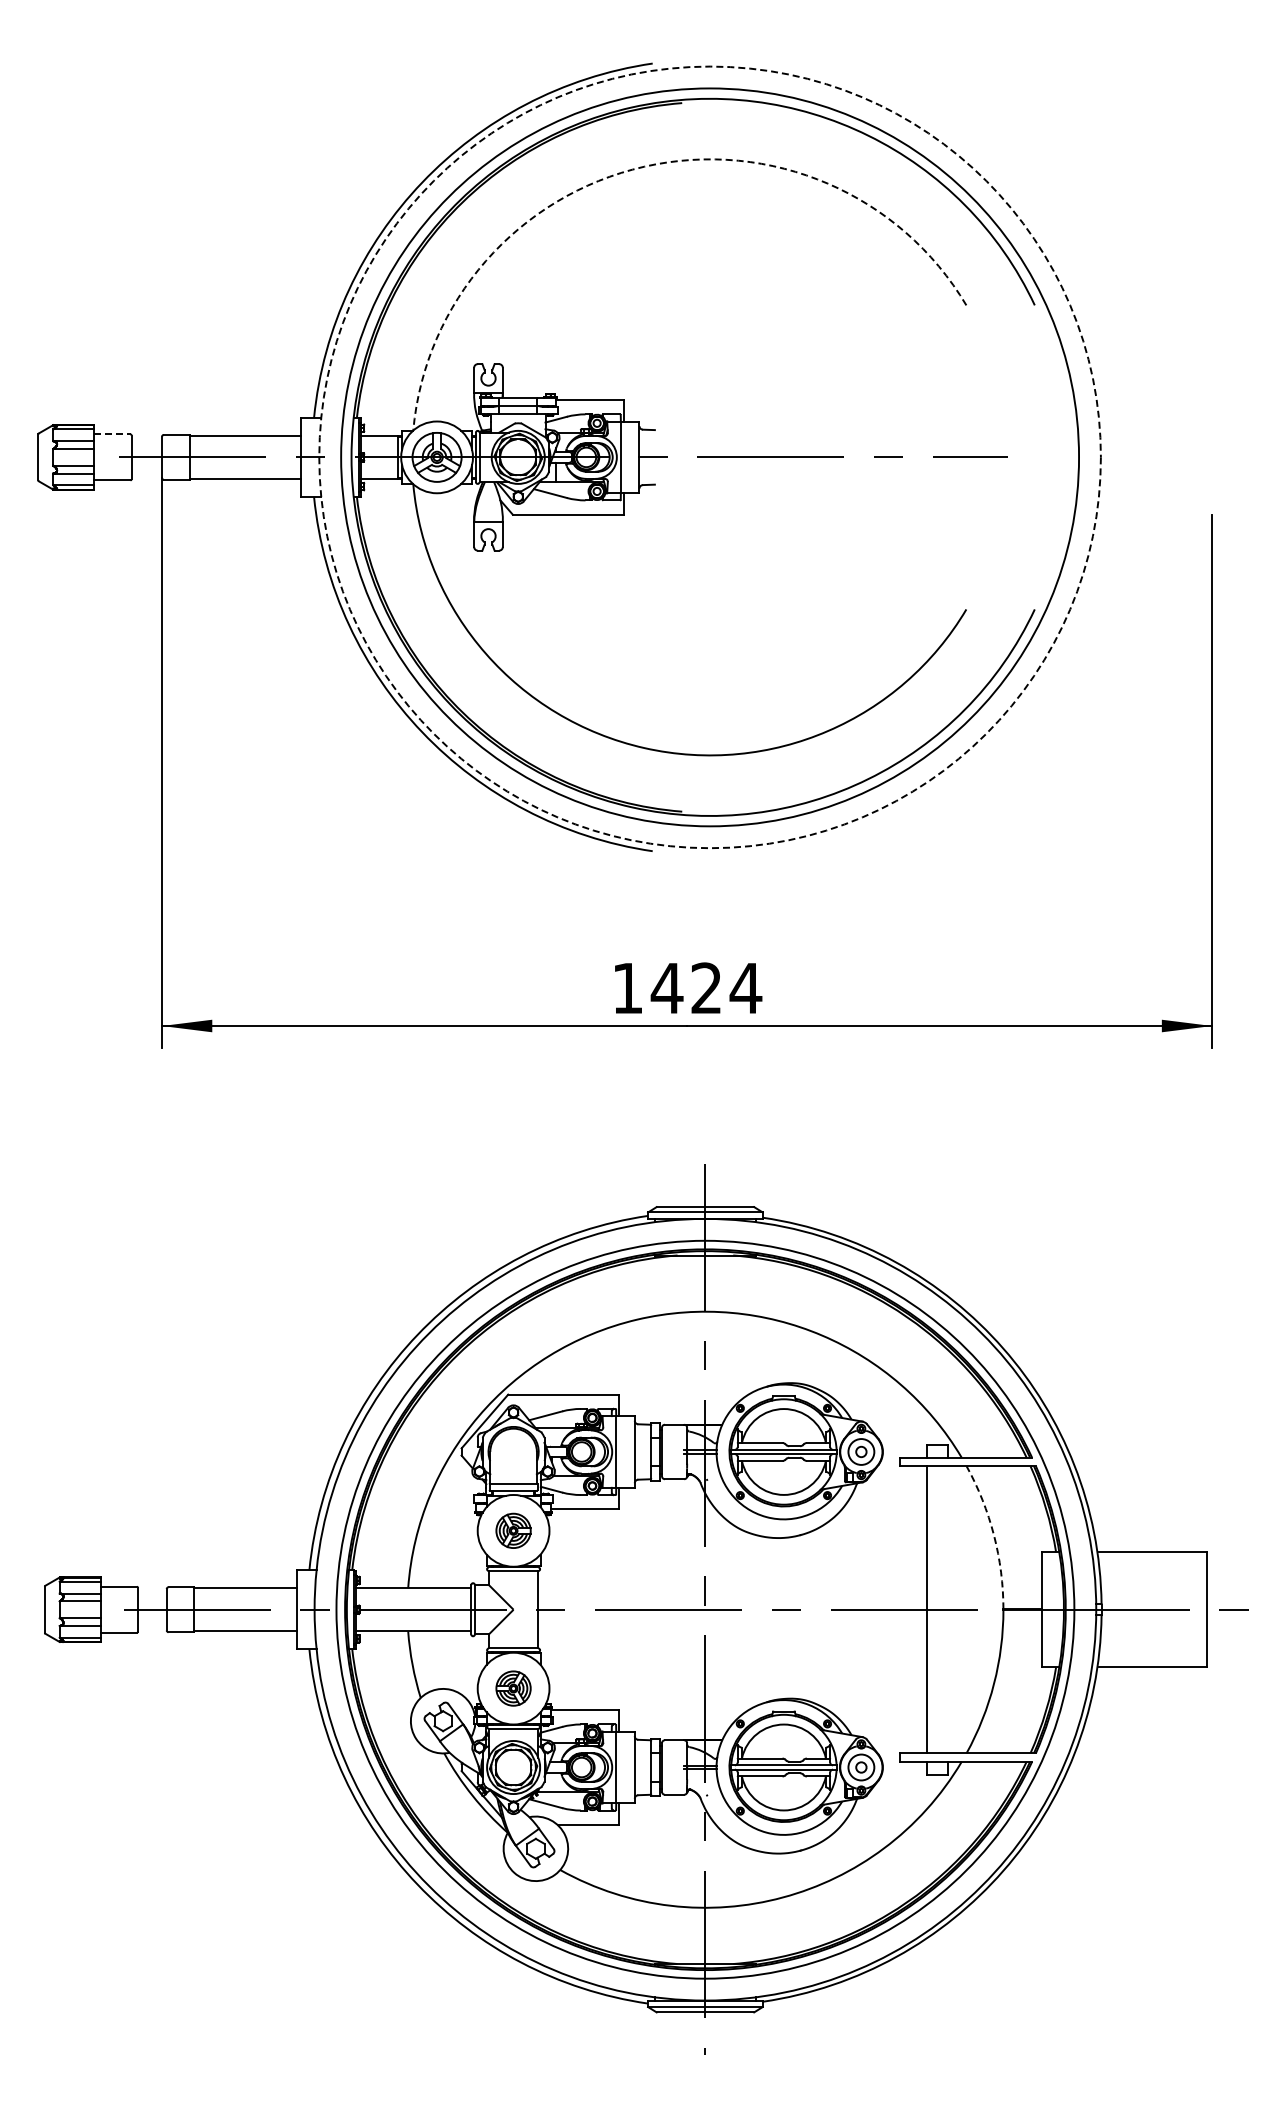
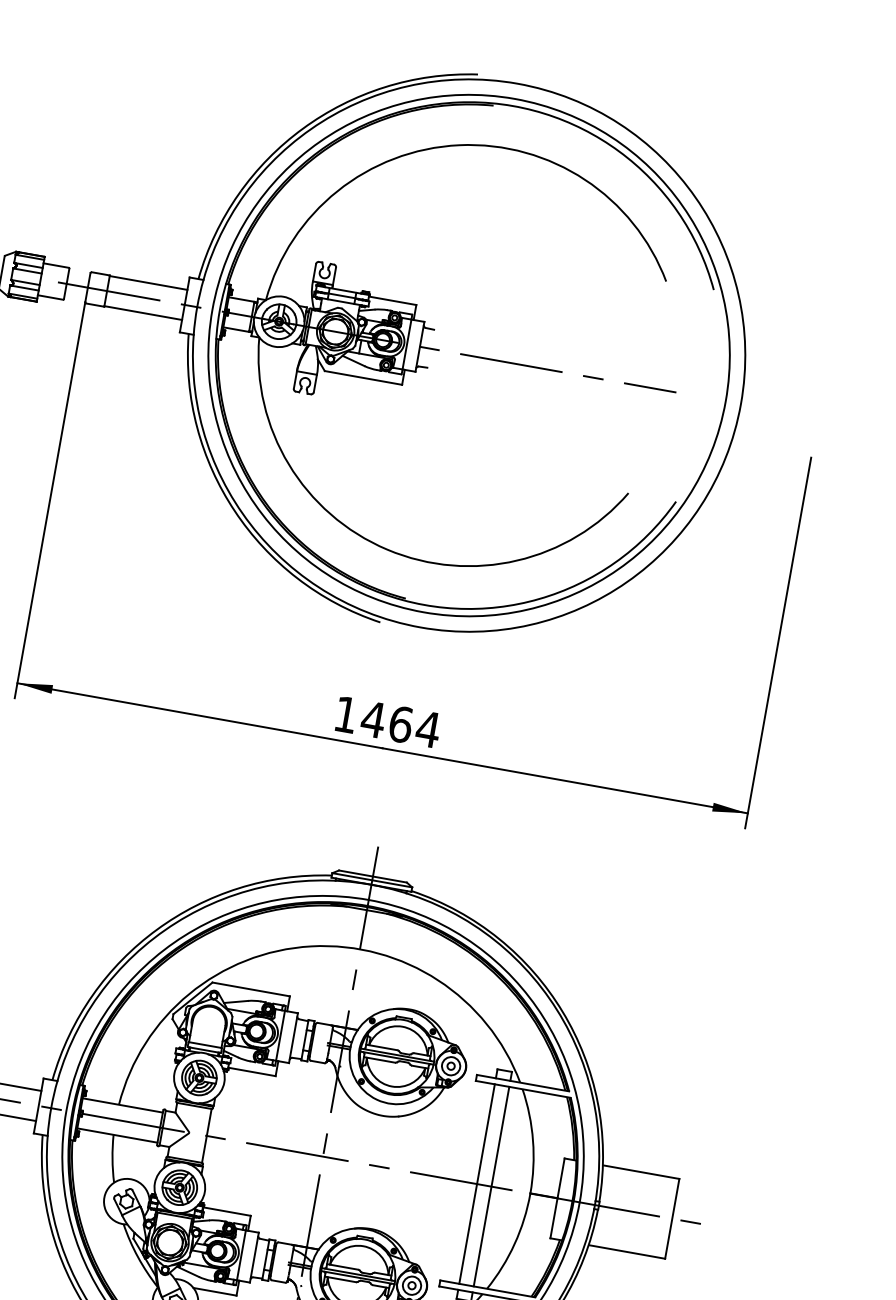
arc: (644, 166) -> (459, 145), dashed -> solid
line: (112, 434) -> (56, 265), dashed -> solid
circle: (709, 457) -> (468, 355), dashed -> solid
text: (706, 988) -> (400, 724), 1424 -> 1464
part: (513, 1530) -> (199, 1077), size x1.43
arc: (994, 1535) -> (533, 1140), dashed -> solid
line: (947, 1609) -> (491, 1186), added
part: (513, 1688) -> (179, 1187), size x1.43

